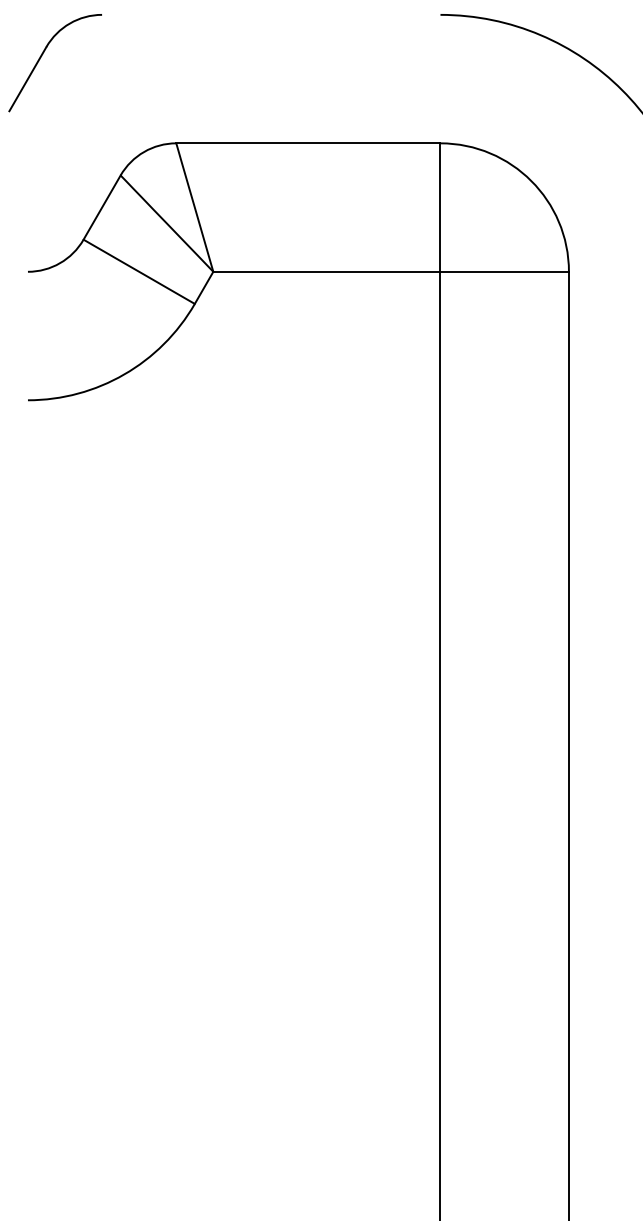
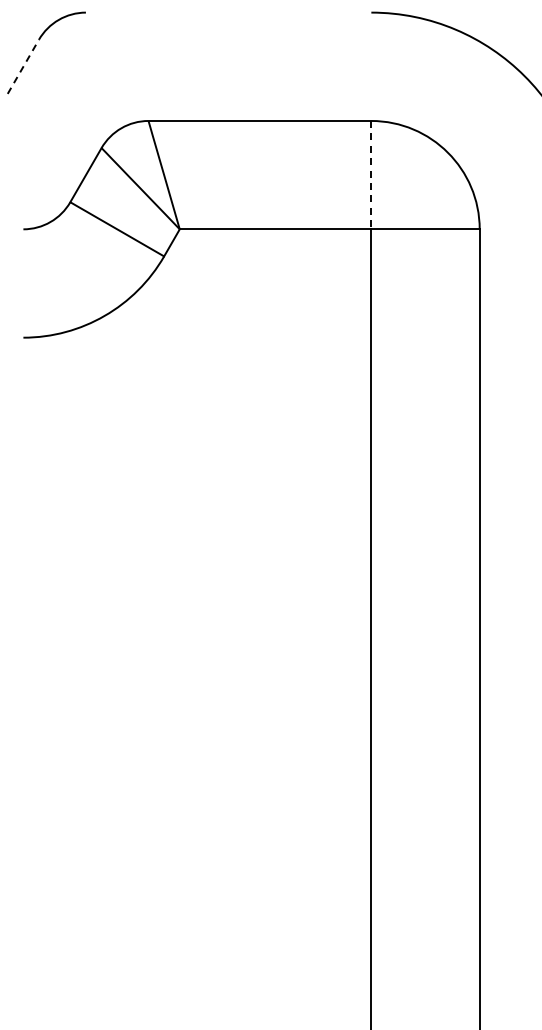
line: (28, 78) -> (23, 66), solid -> dashed
line: (440, 207) -> (371, 175), solid -> dashed

